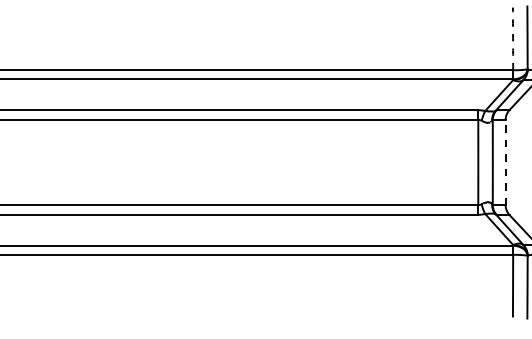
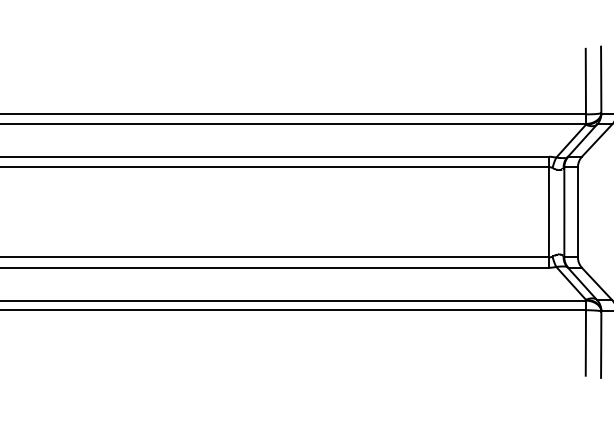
line: (512, 39) -> (585, 81), dashed -> solid
line: (505, 161) -> (577, 211), dashed -> solid

